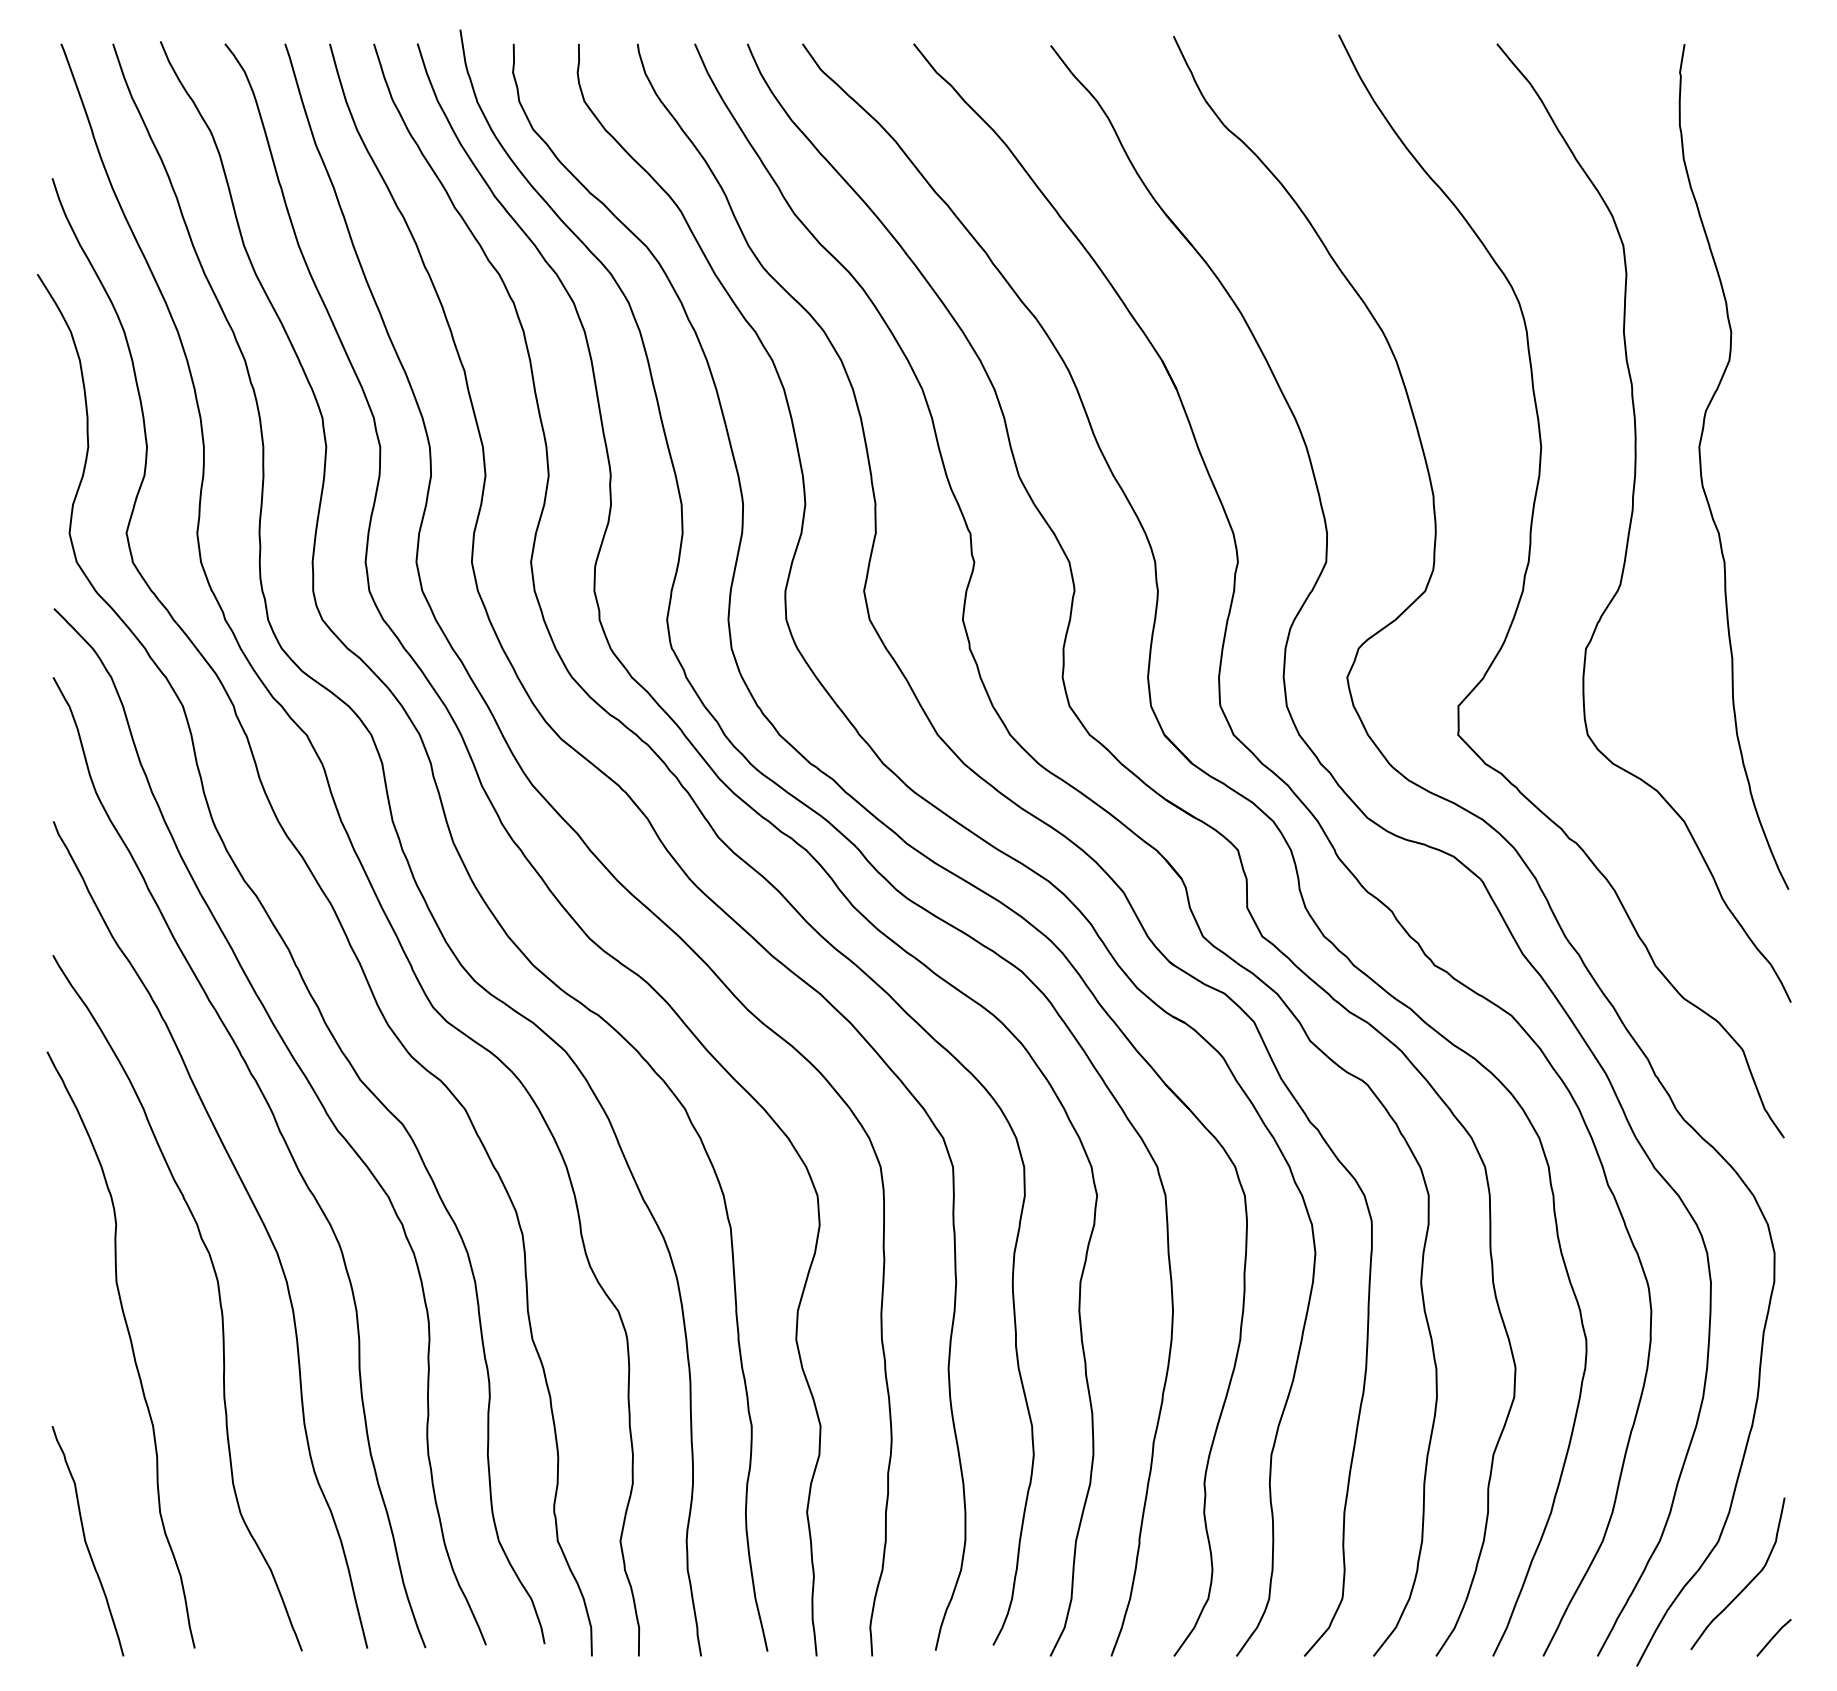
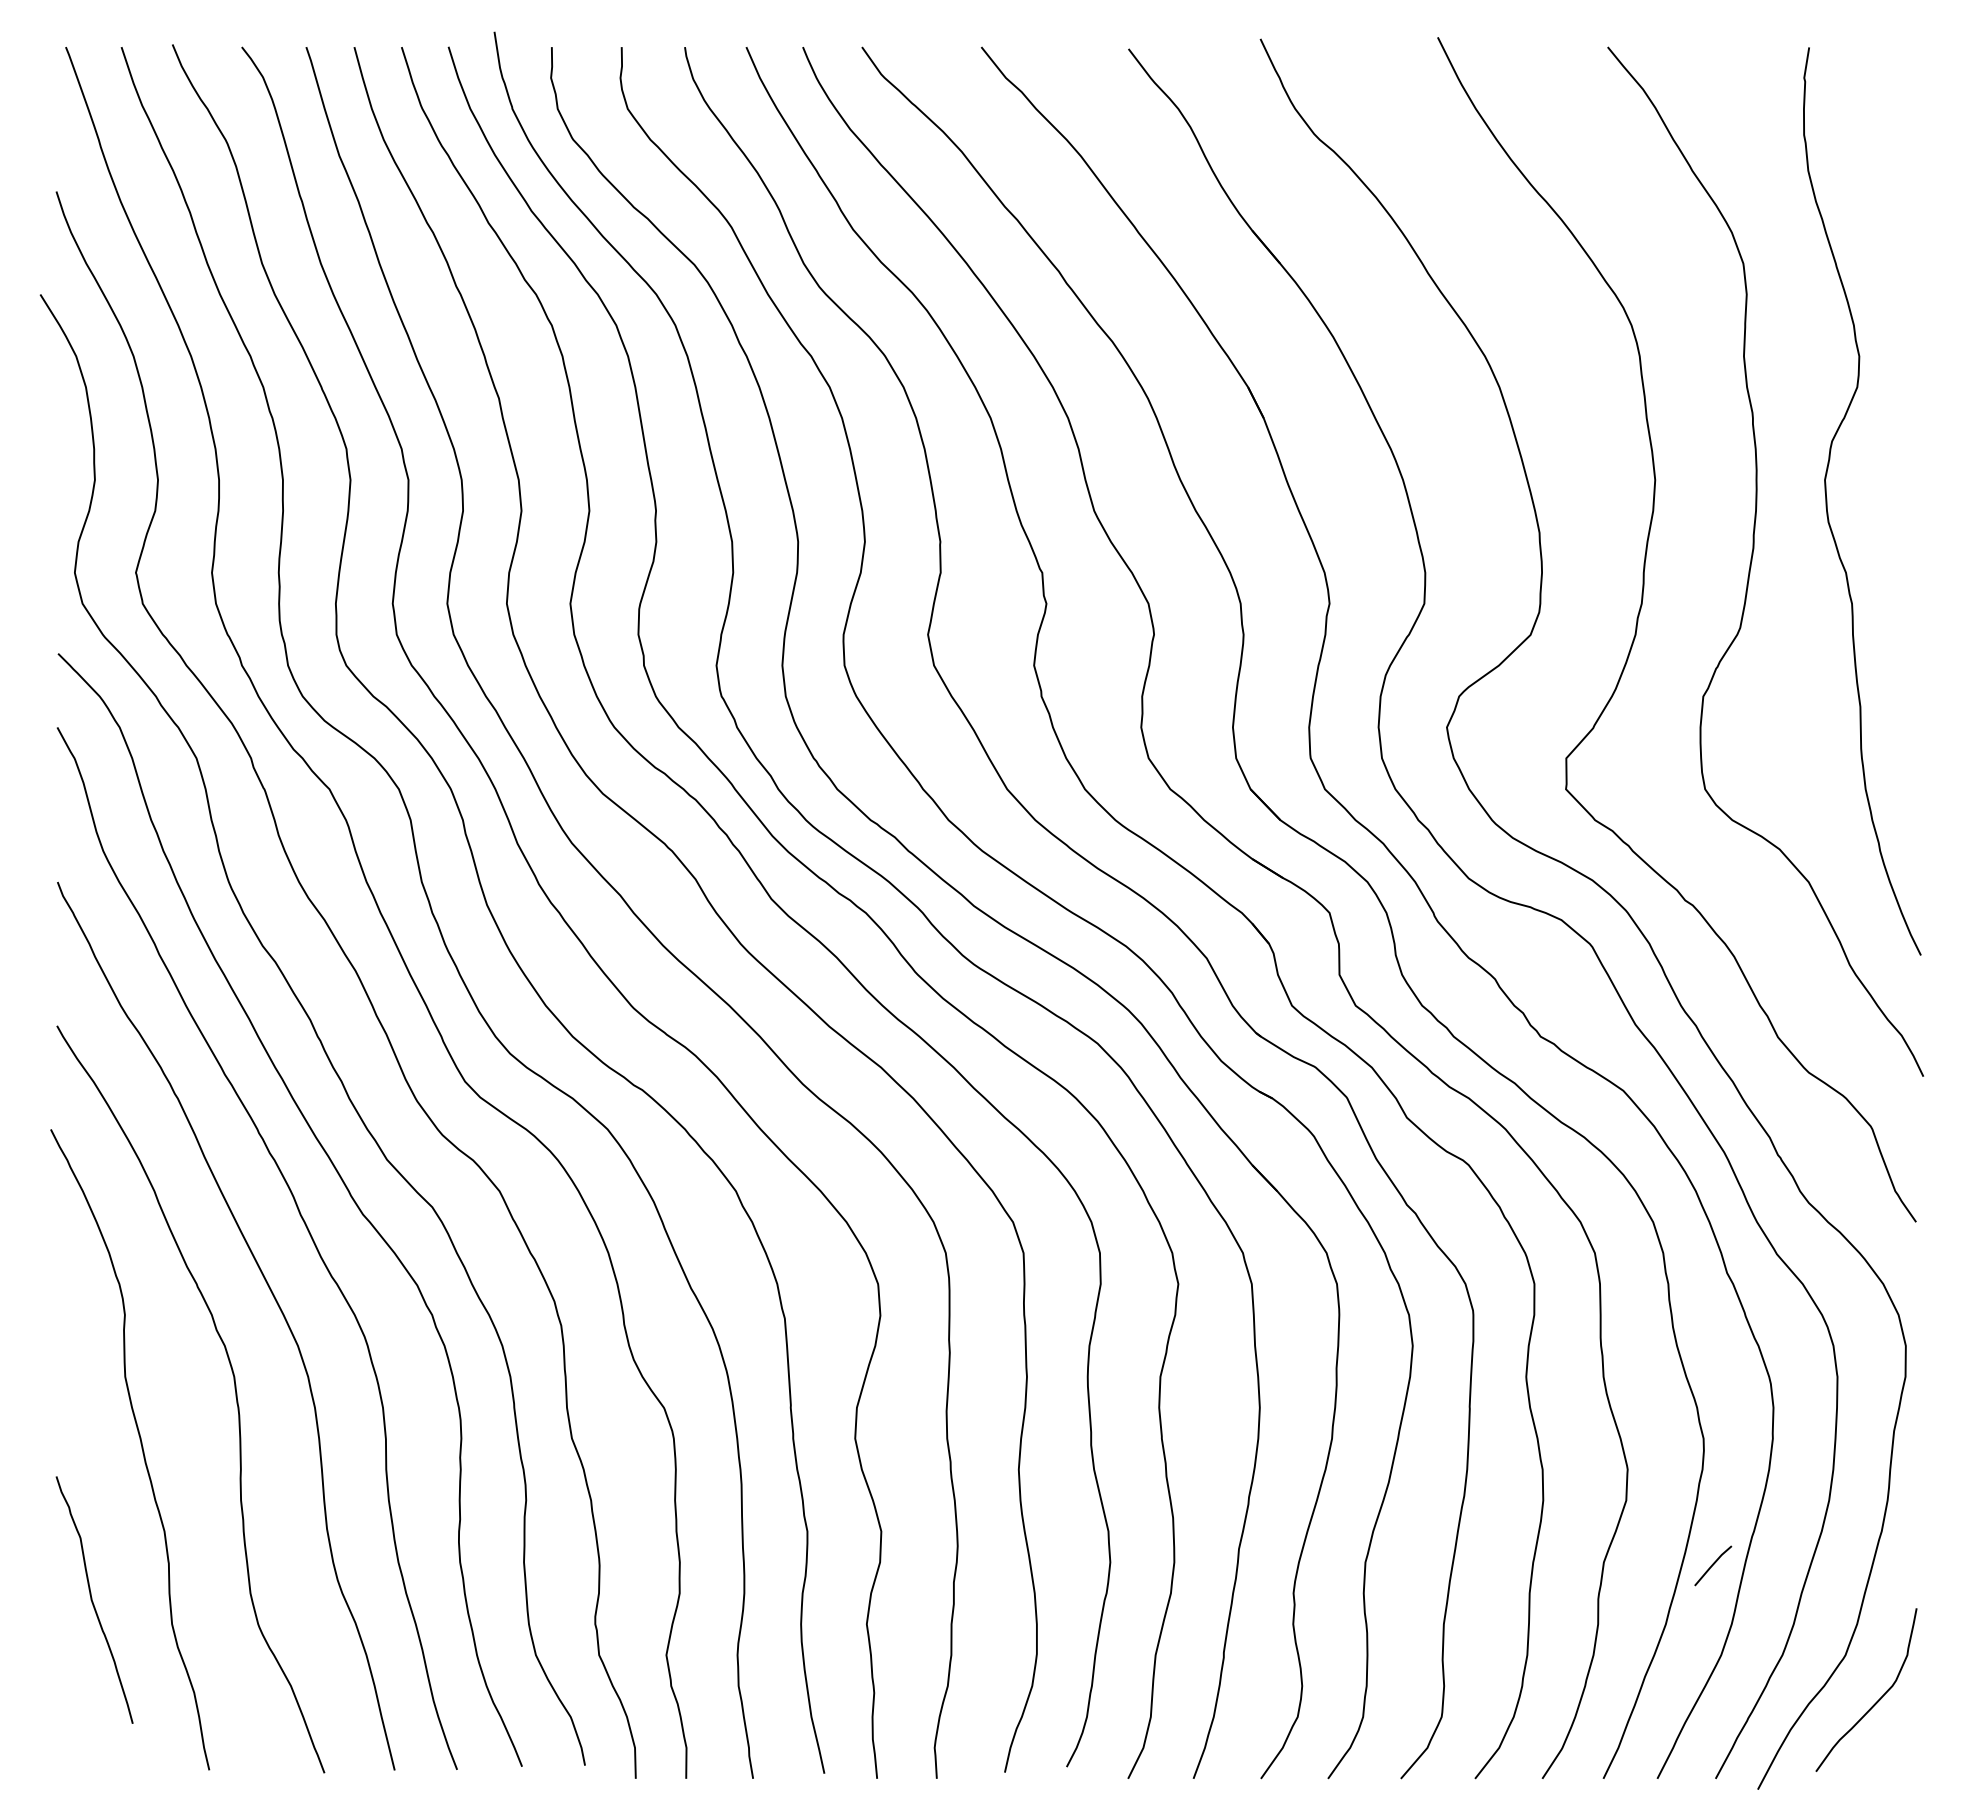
curve: (86, 1540) -> (92, 1599), moved
line: (1774, 1637) -> (1713, 1565), moved

